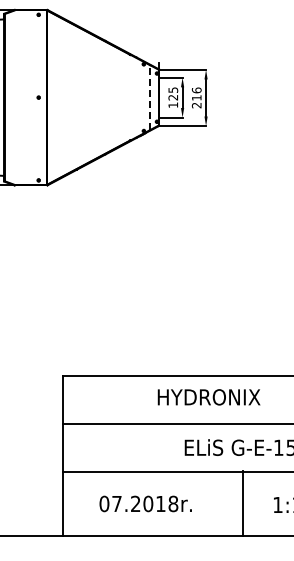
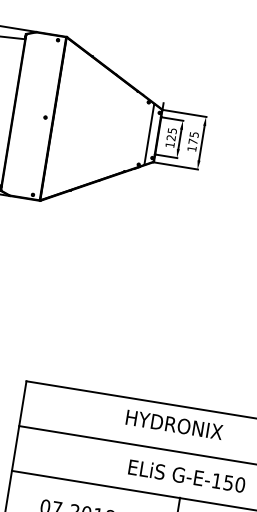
line: (149, 97) -> (149, 134), dashed -> solid
text: (196, 97) -> (192, 141), 216 -> 175
text: (208, 397) -> (173, 424), moved

